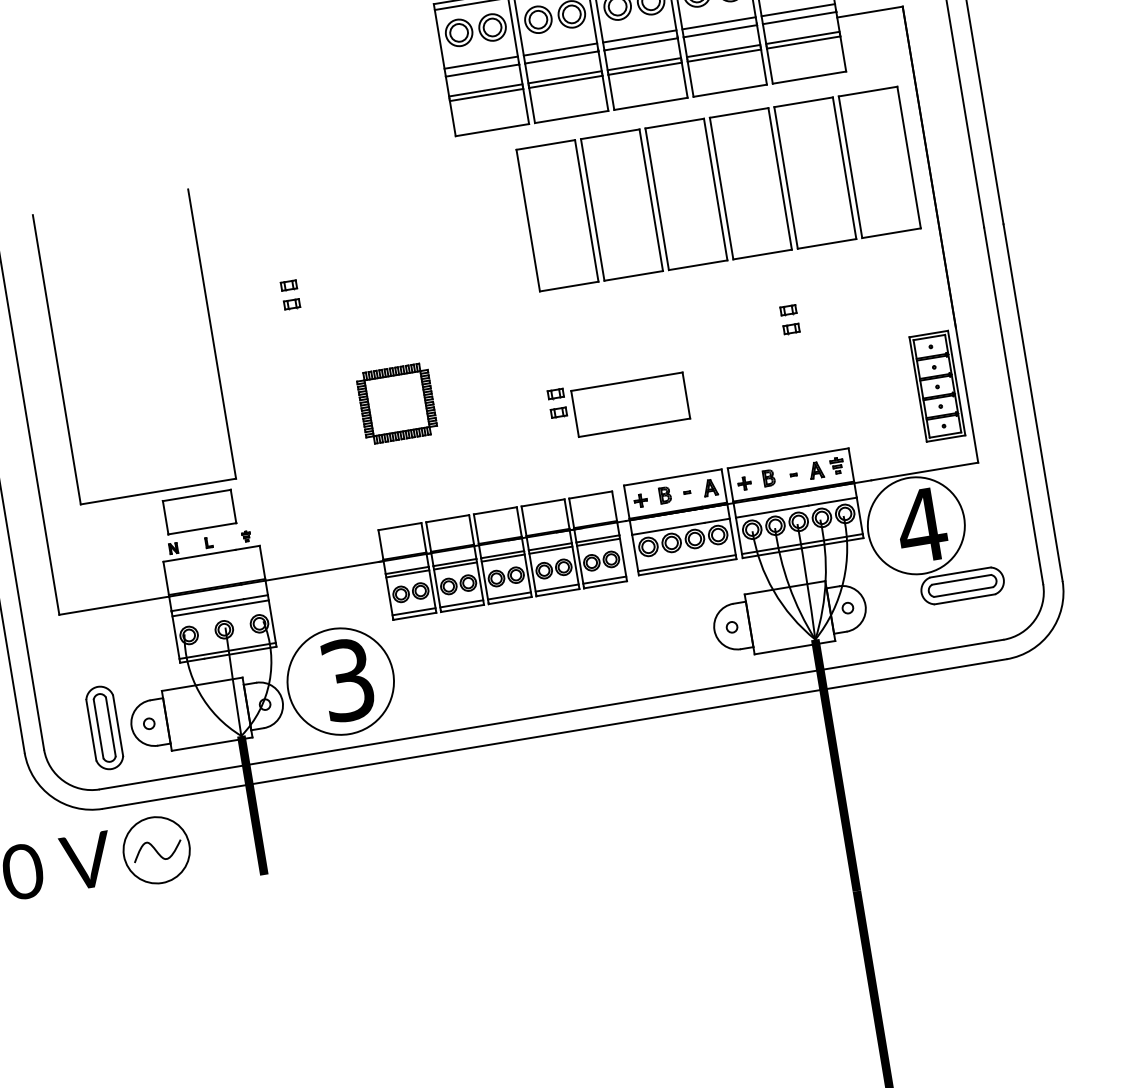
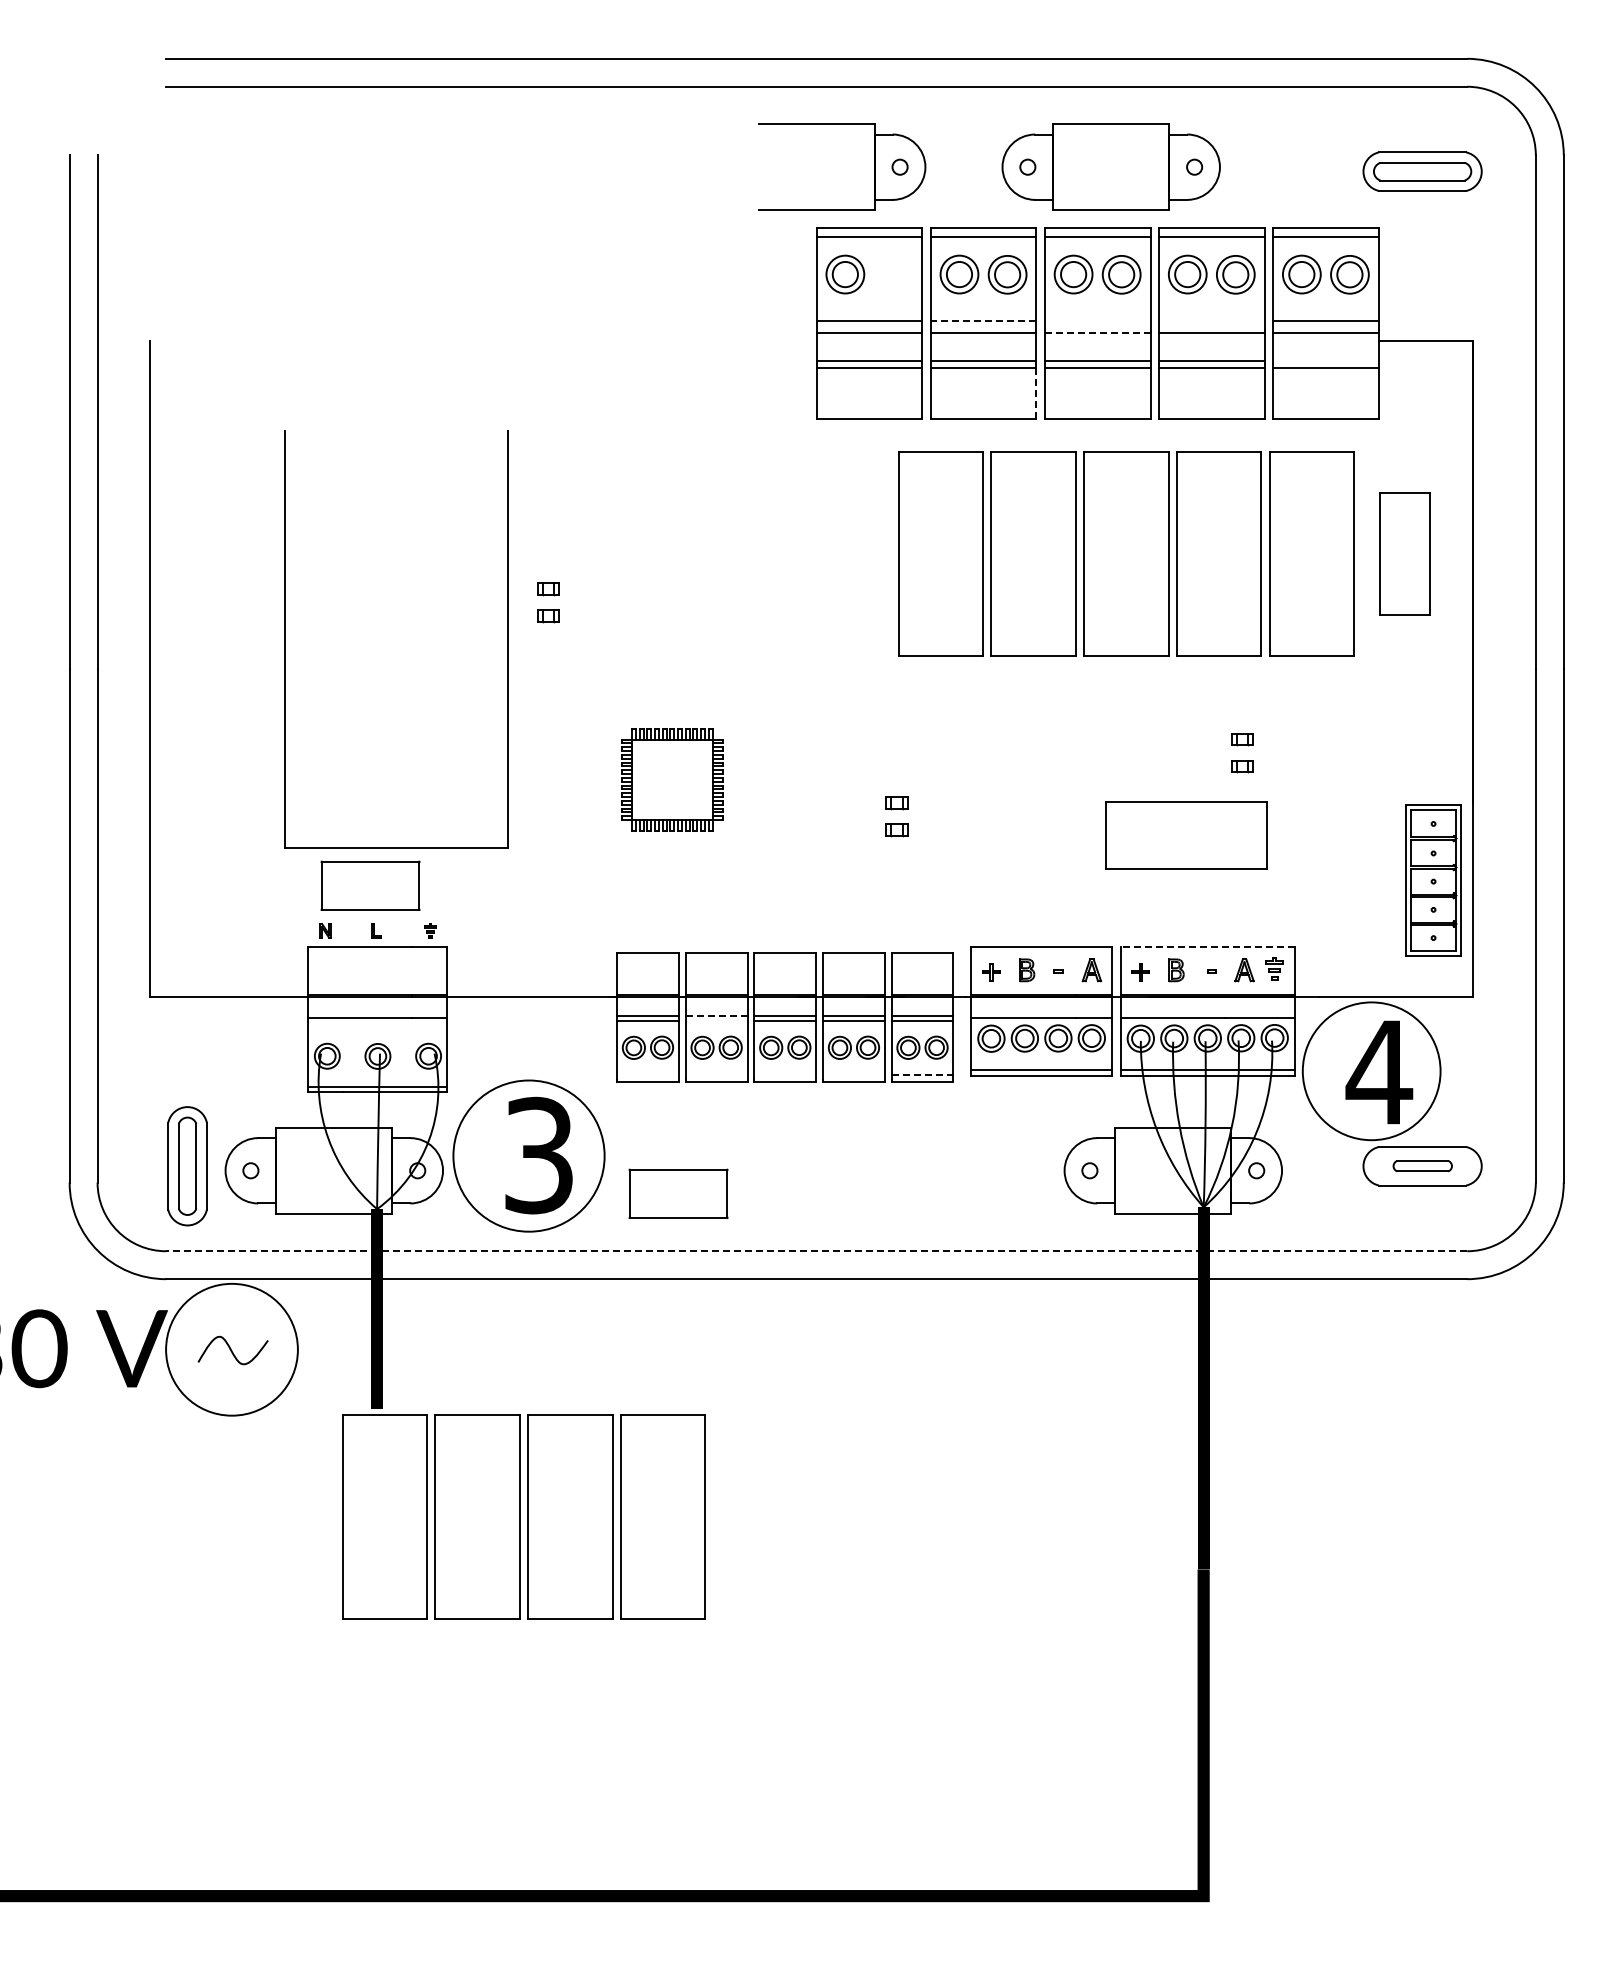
line: (718, 23) -> (1211, 321), removed
part: (492, 27) -> (893, 274), removed
line: (639, 36) -> (1097, 321), removed
line: (802, 38) -> (1325, 361), removed
line: (640, 44) -> (1097, 332), solid -> dashed
line: (560, 49) -> (983, 321), solid -> dashed
line: (605, 93) -> (1036, 393), solid -> dashed
part: (879, 162) -> (1404, 553), size x0.6
part: (57, 359) -> (285, 639), moved
part: (630, 404) -> (1186, 835), moved
line: (788, 458) -> (1207, 947), solid -> dashed
line: (454, 562) -> (716, 1015), solid -> dashed
line: (455, 565) -> (716, 1020), removed
line: (604, 580) -> (922, 1075), solid -> dashed
part: (962, 585) -> (1422, 1165), size x0.6
line: (556, 588) -> (853, 1075), removed
line: (509, 596) -> (785, 1075), removed
line: (461, 604) -> (716, 1075), removed
line: (220, 608) -> (377, 1025), removed
line: (413, 612) -> (647, 1075), removed
part: (448, 690) -> (678, 1193), added
line: (551, 714) -> (816, 1251), solid -> dashed
circle: (156, 850) -> (231, 1349), size x1.4
part: (378, 932) -> (523, 1516), added

